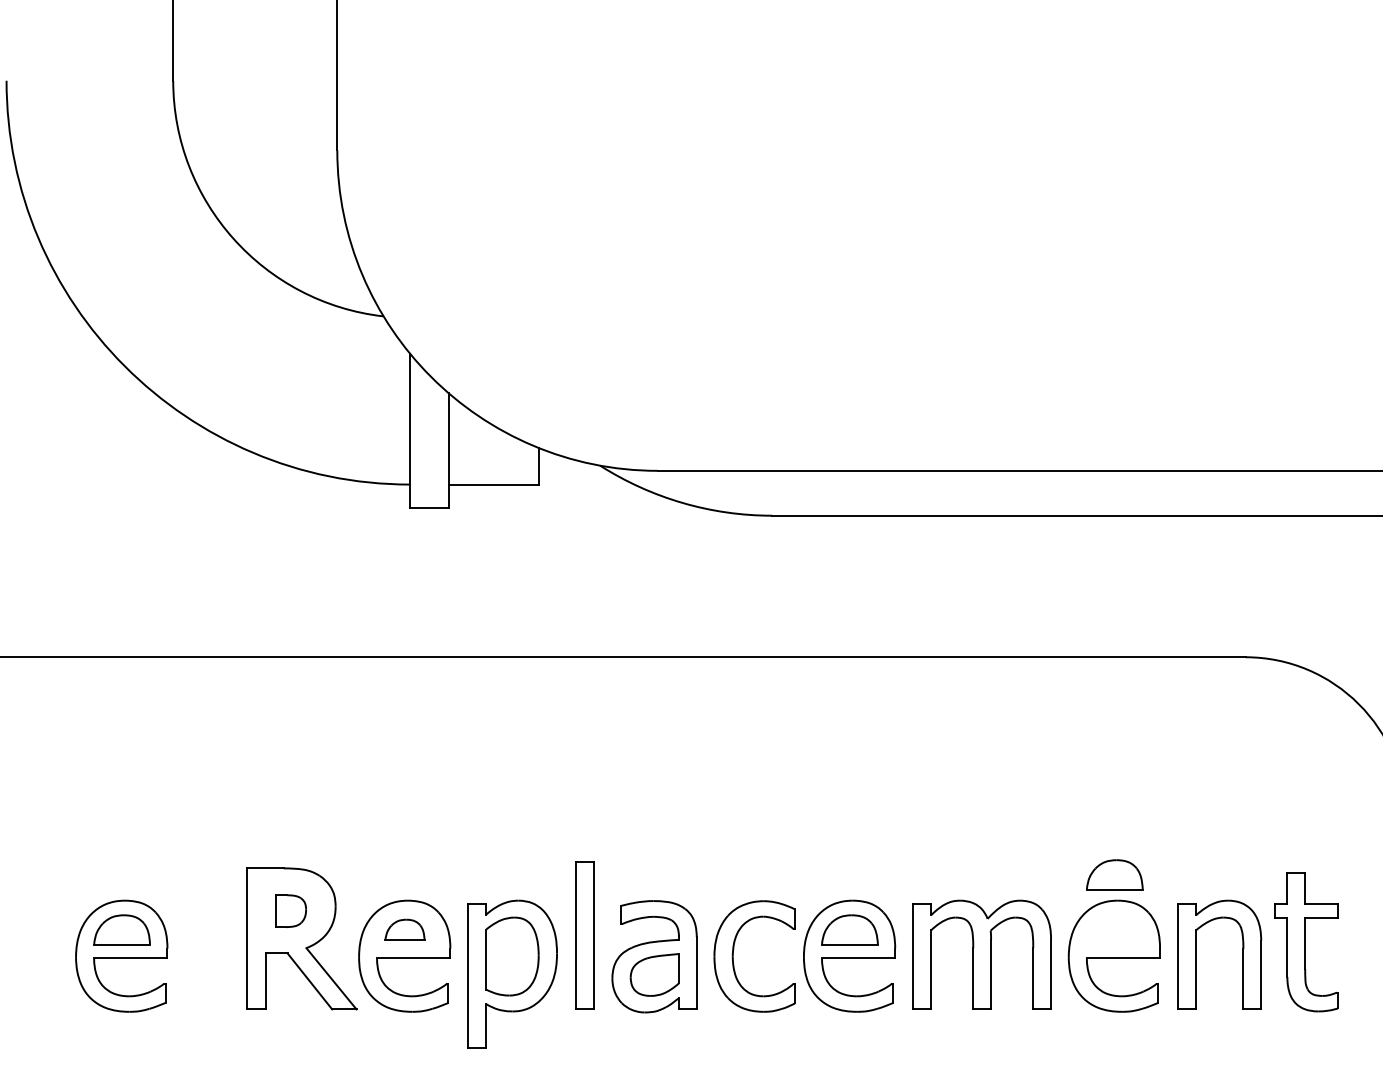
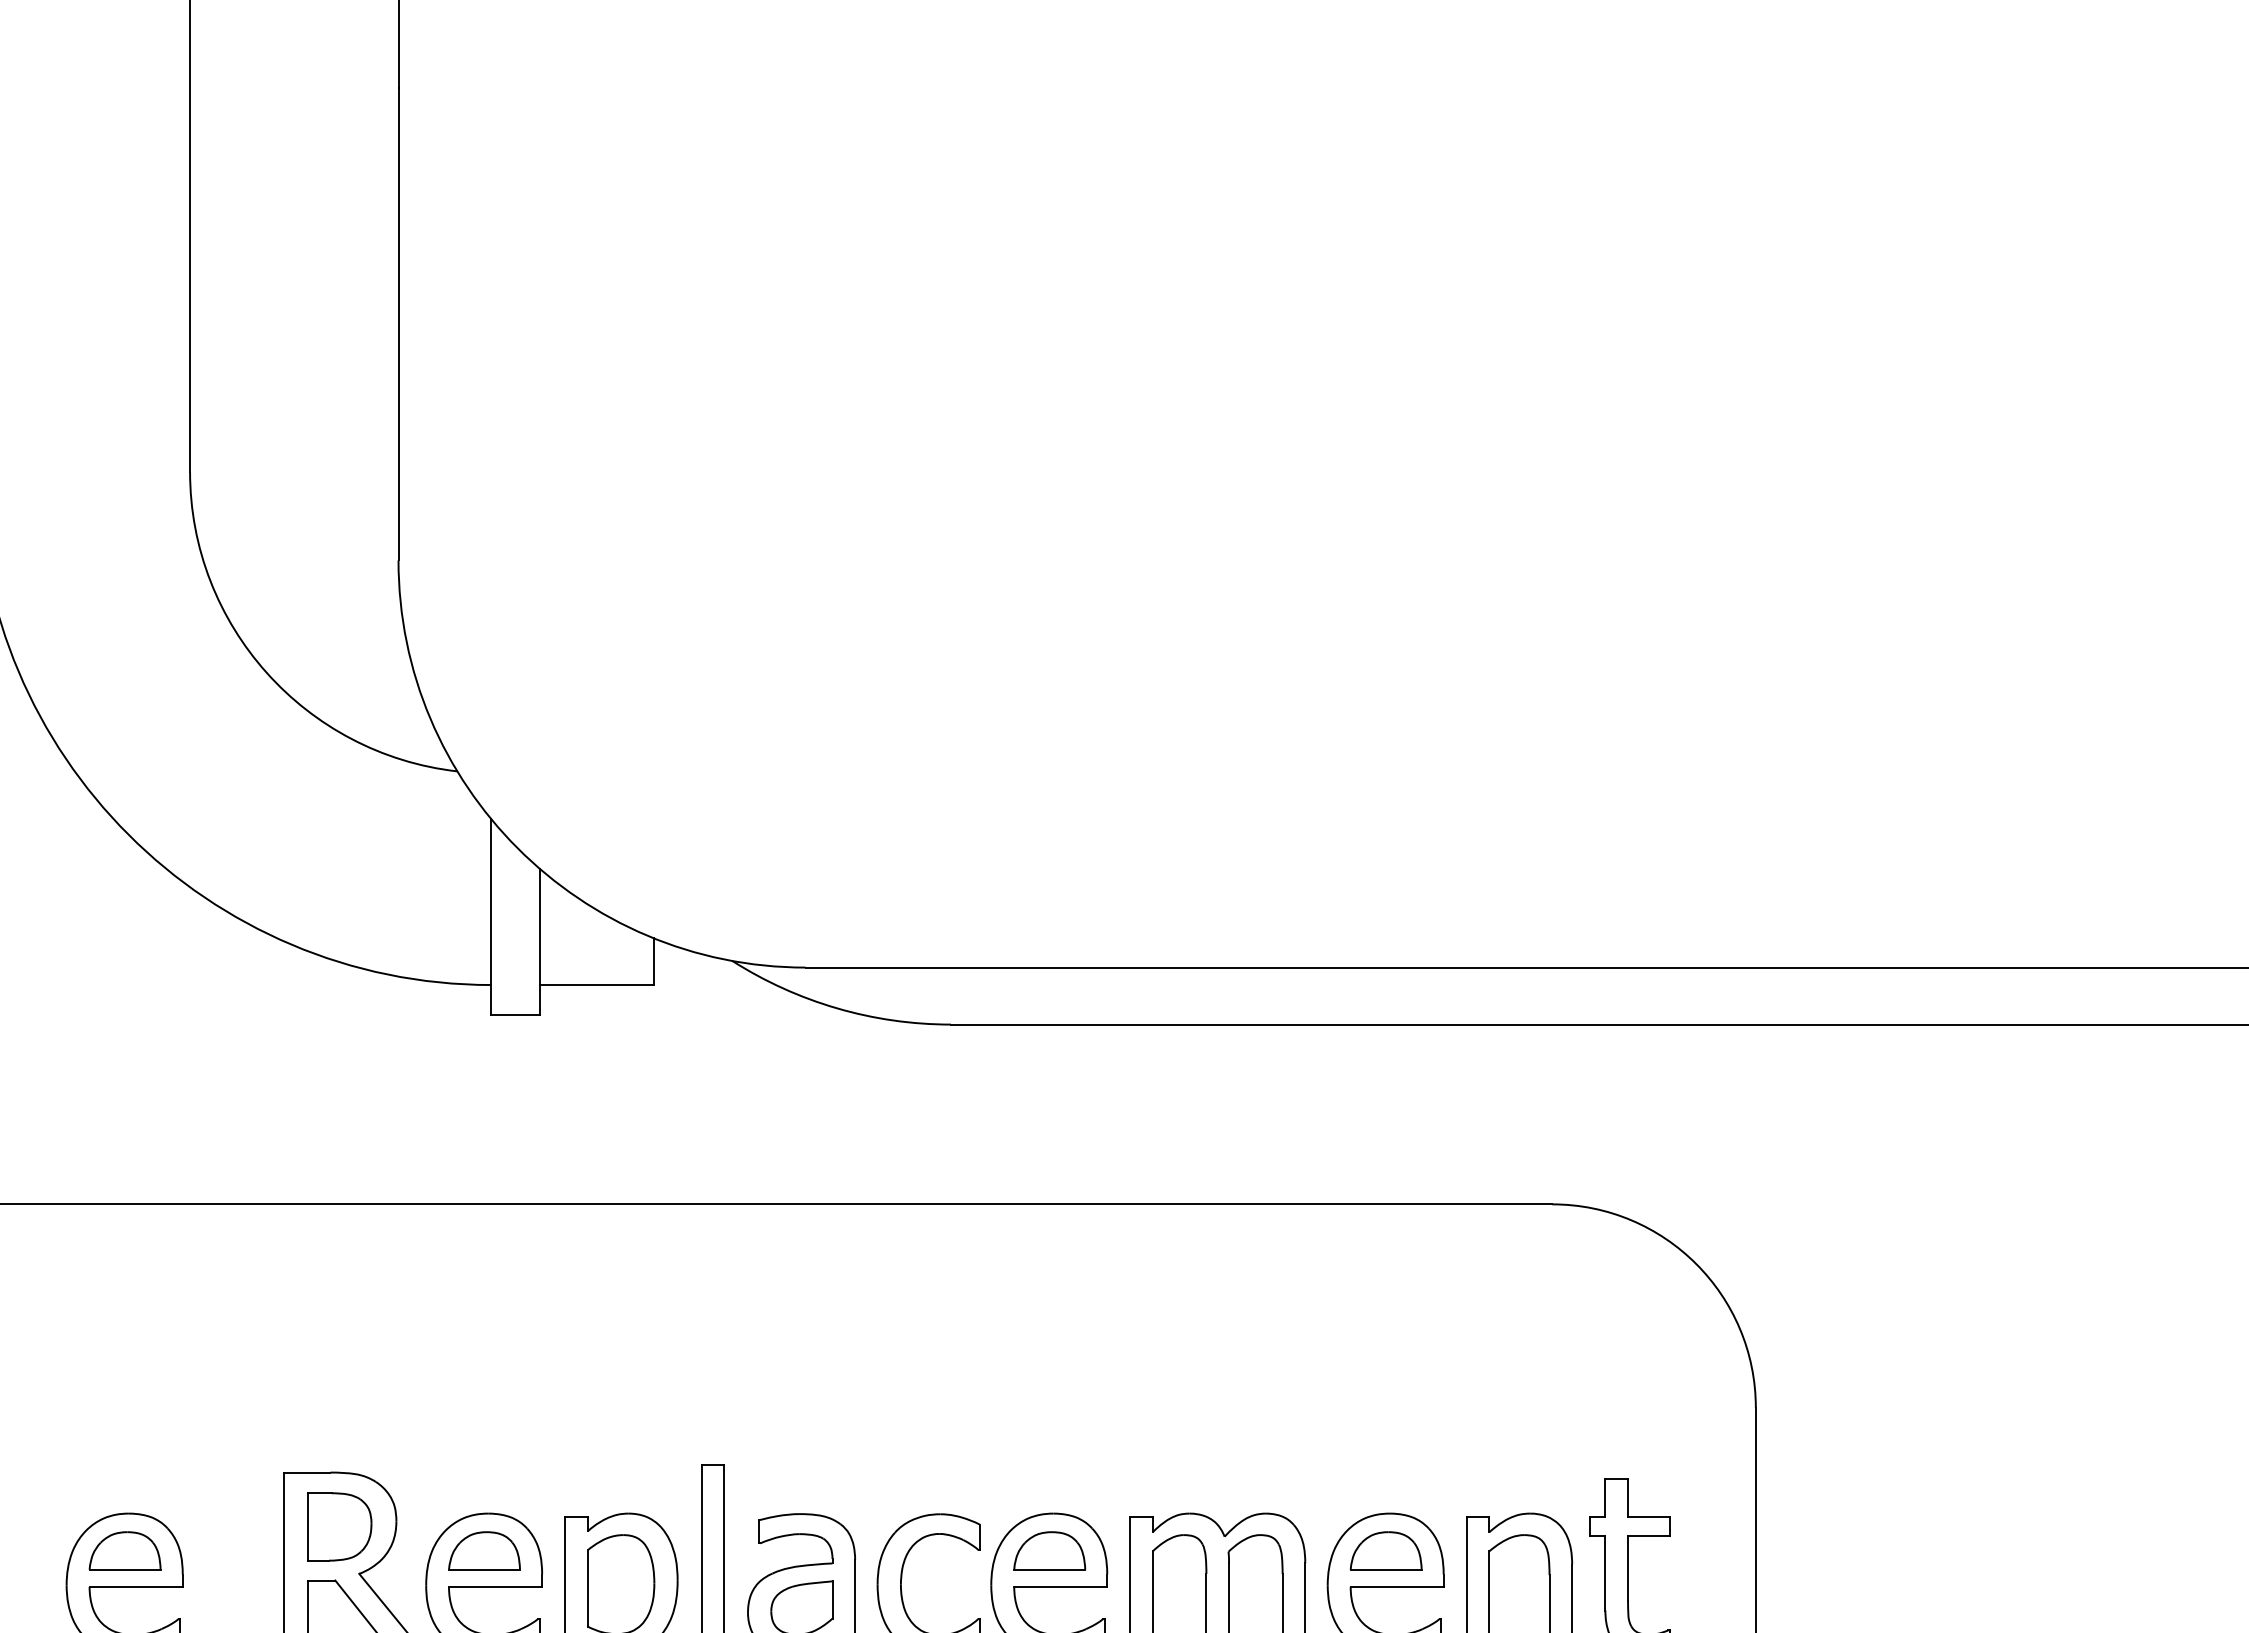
part: (1114, 874) -> (1385, 1550), moved
part: (290, 910) -> (339, 1526), size x1.67
part: (404, 929) -> (484, 1550), size x1.43

